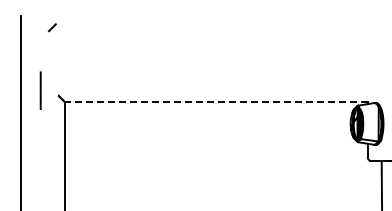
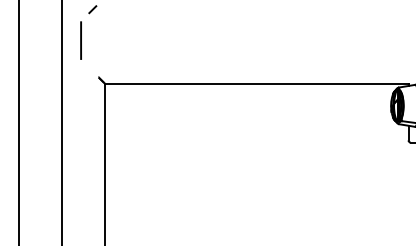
line: (40, 90) -> (80, 40), moved
line: (216, 101) -> (256, 83), dashed -> solid

